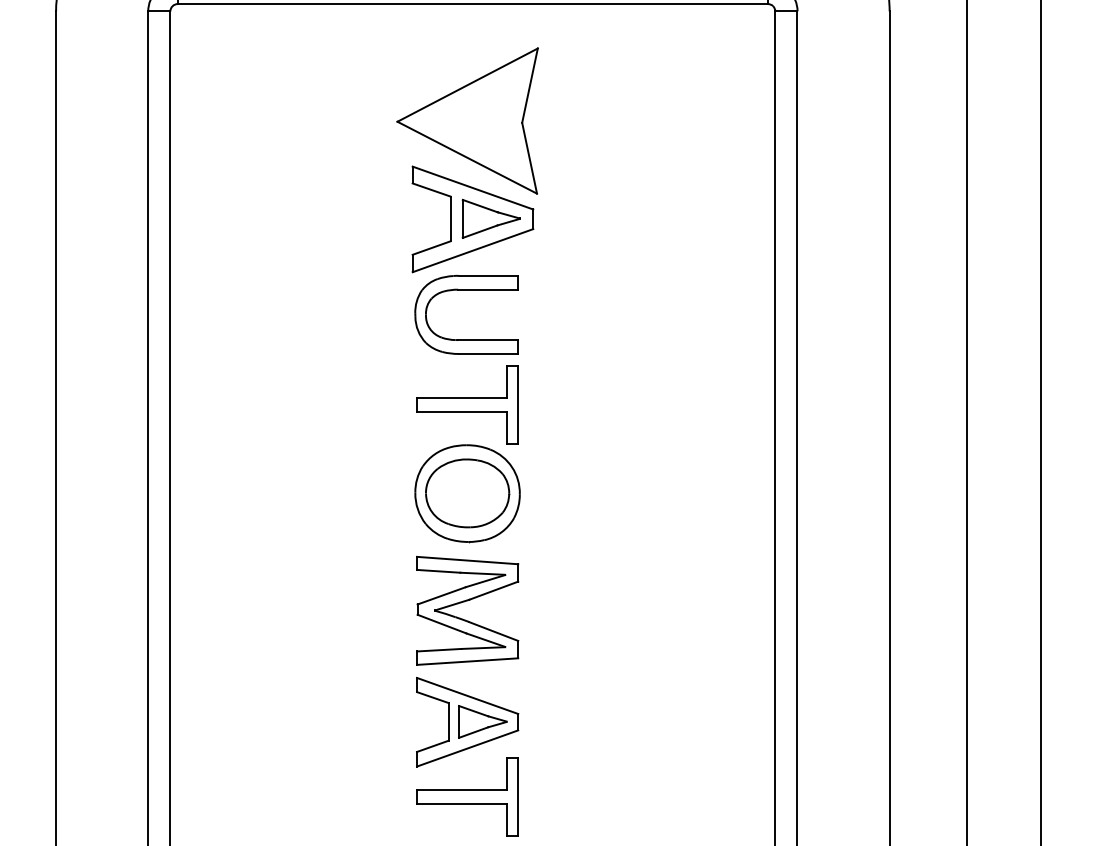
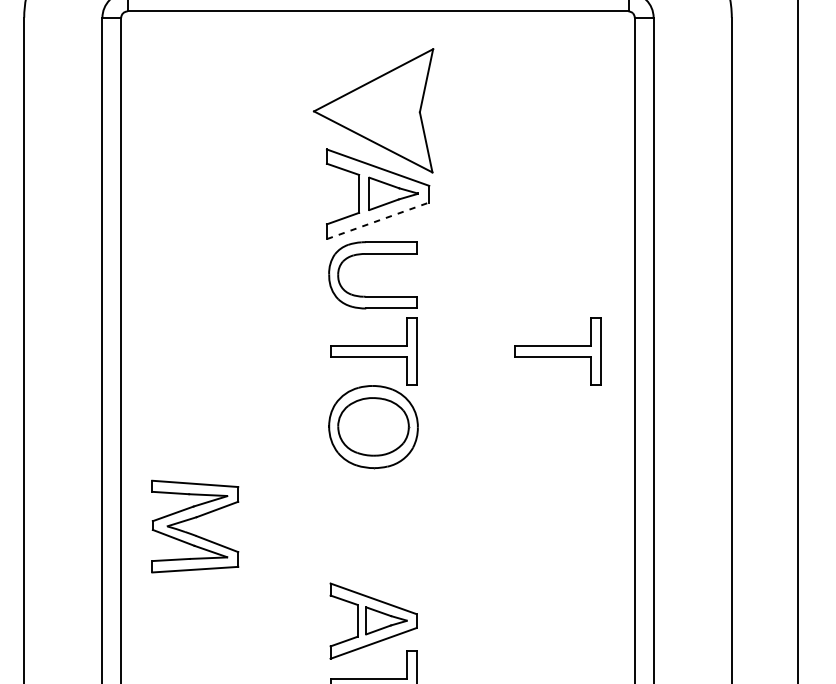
line: (473, 250) -> (378, 220), solid -> dashed
part: (684, 404) -> (557, 351), added
part: (464, 602) -> (192, 519), moved

